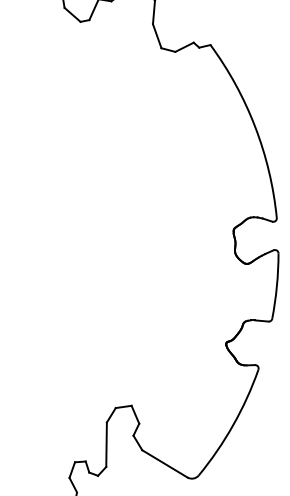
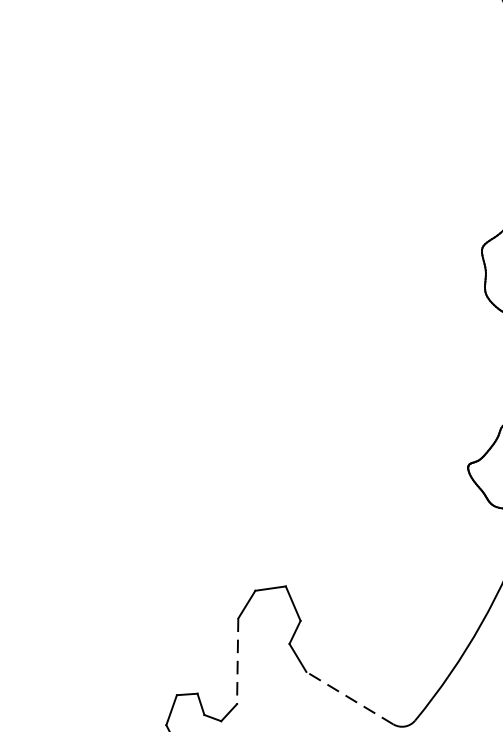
line: (106, 445) -> (237, 662), solid -> dashed
line: (164, 463) -> (349, 697), solid -> dashed

